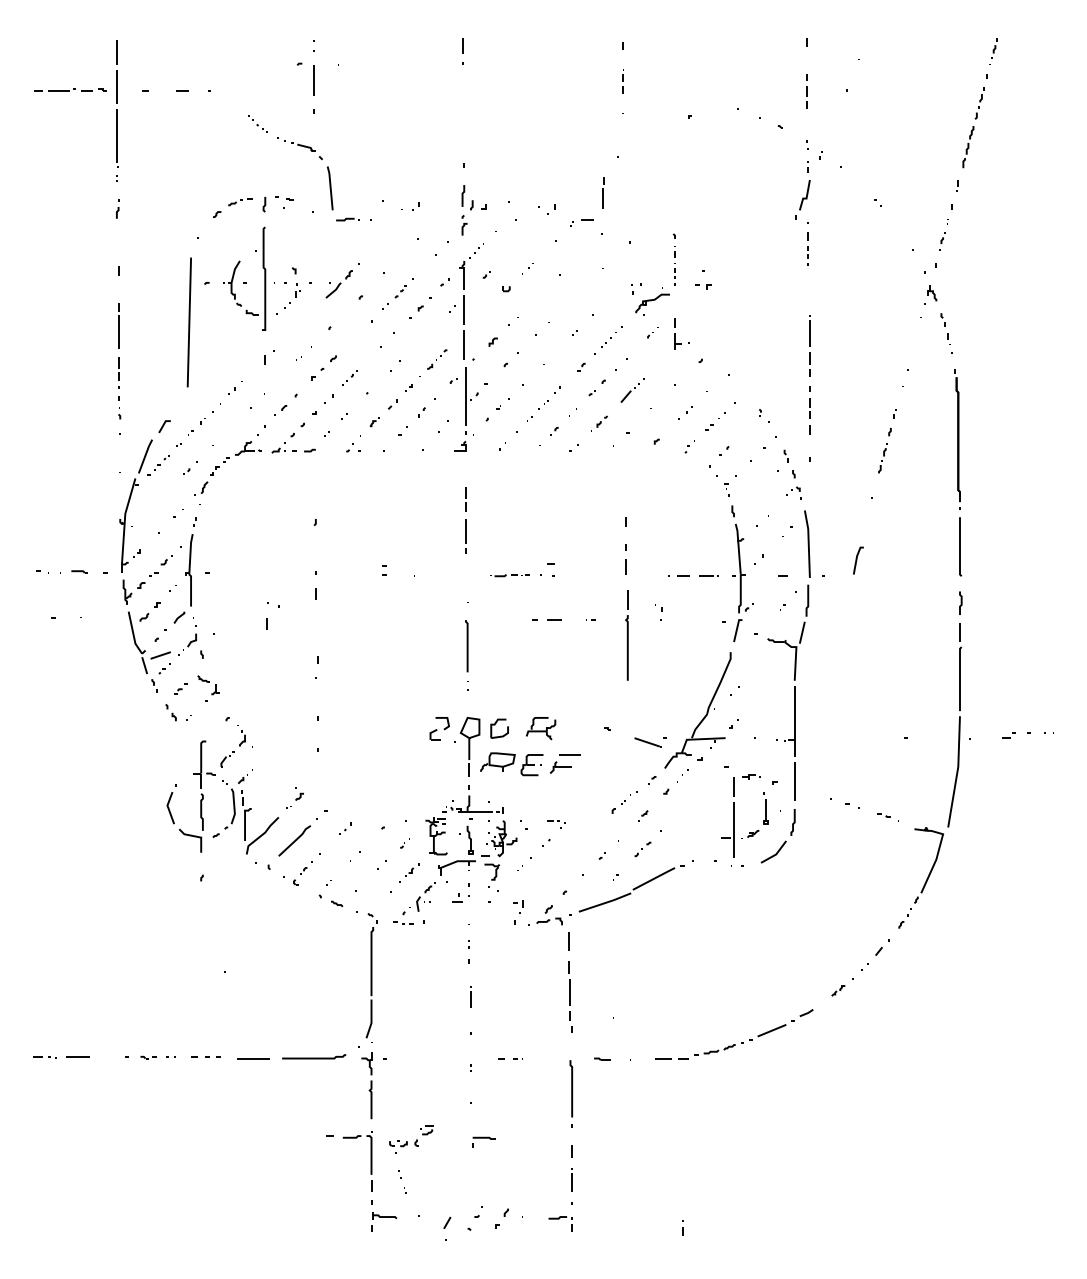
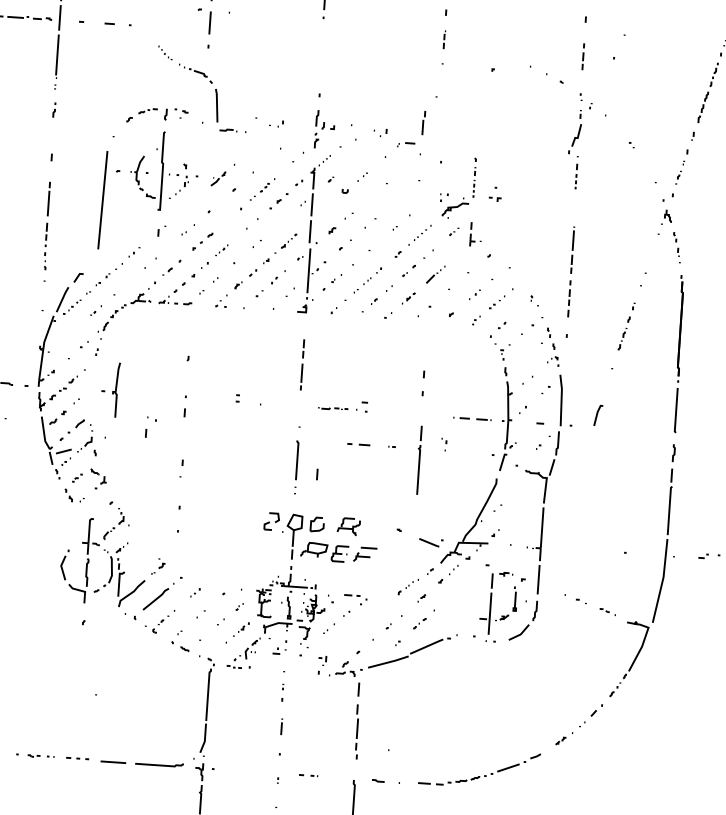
part: (338, 284) -> (218, 179), size x0.7
line: (625, 566) -> (316, 474), moved
part: (189, 570) -> (115, 390), moved
part: (556, 824) -> (355, 600), size x1.6

